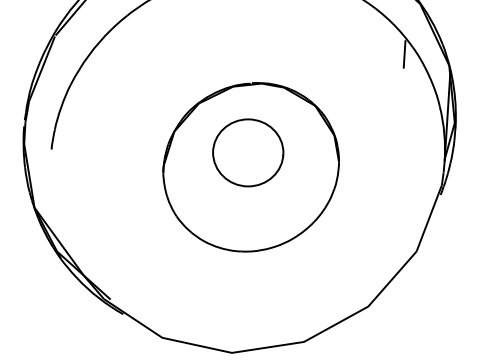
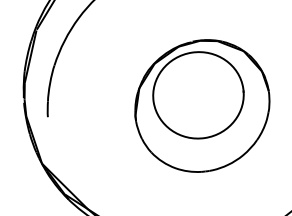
part: (247, 152) -> (197, 95), size x1.67

